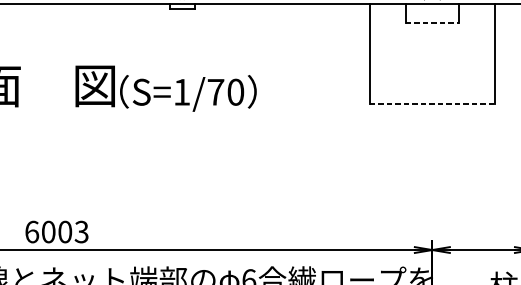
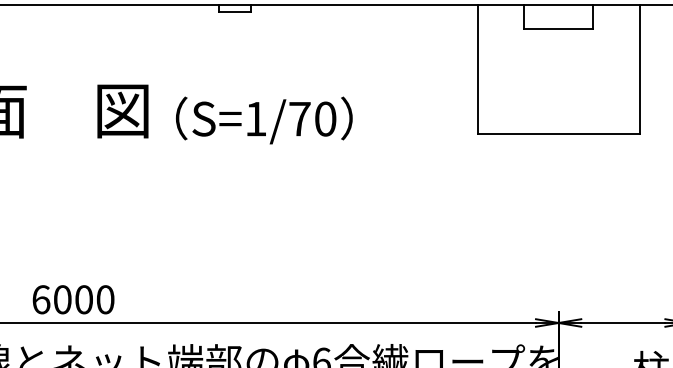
line: (433, 22) -> (559, 29), dashed -> solid
text: (188, 93) -> (264, 120), moved
line: (432, 104) -> (558, 134), dashed -> solid
text: (81, 231) -> (105, 299), 6003 -> 6000

